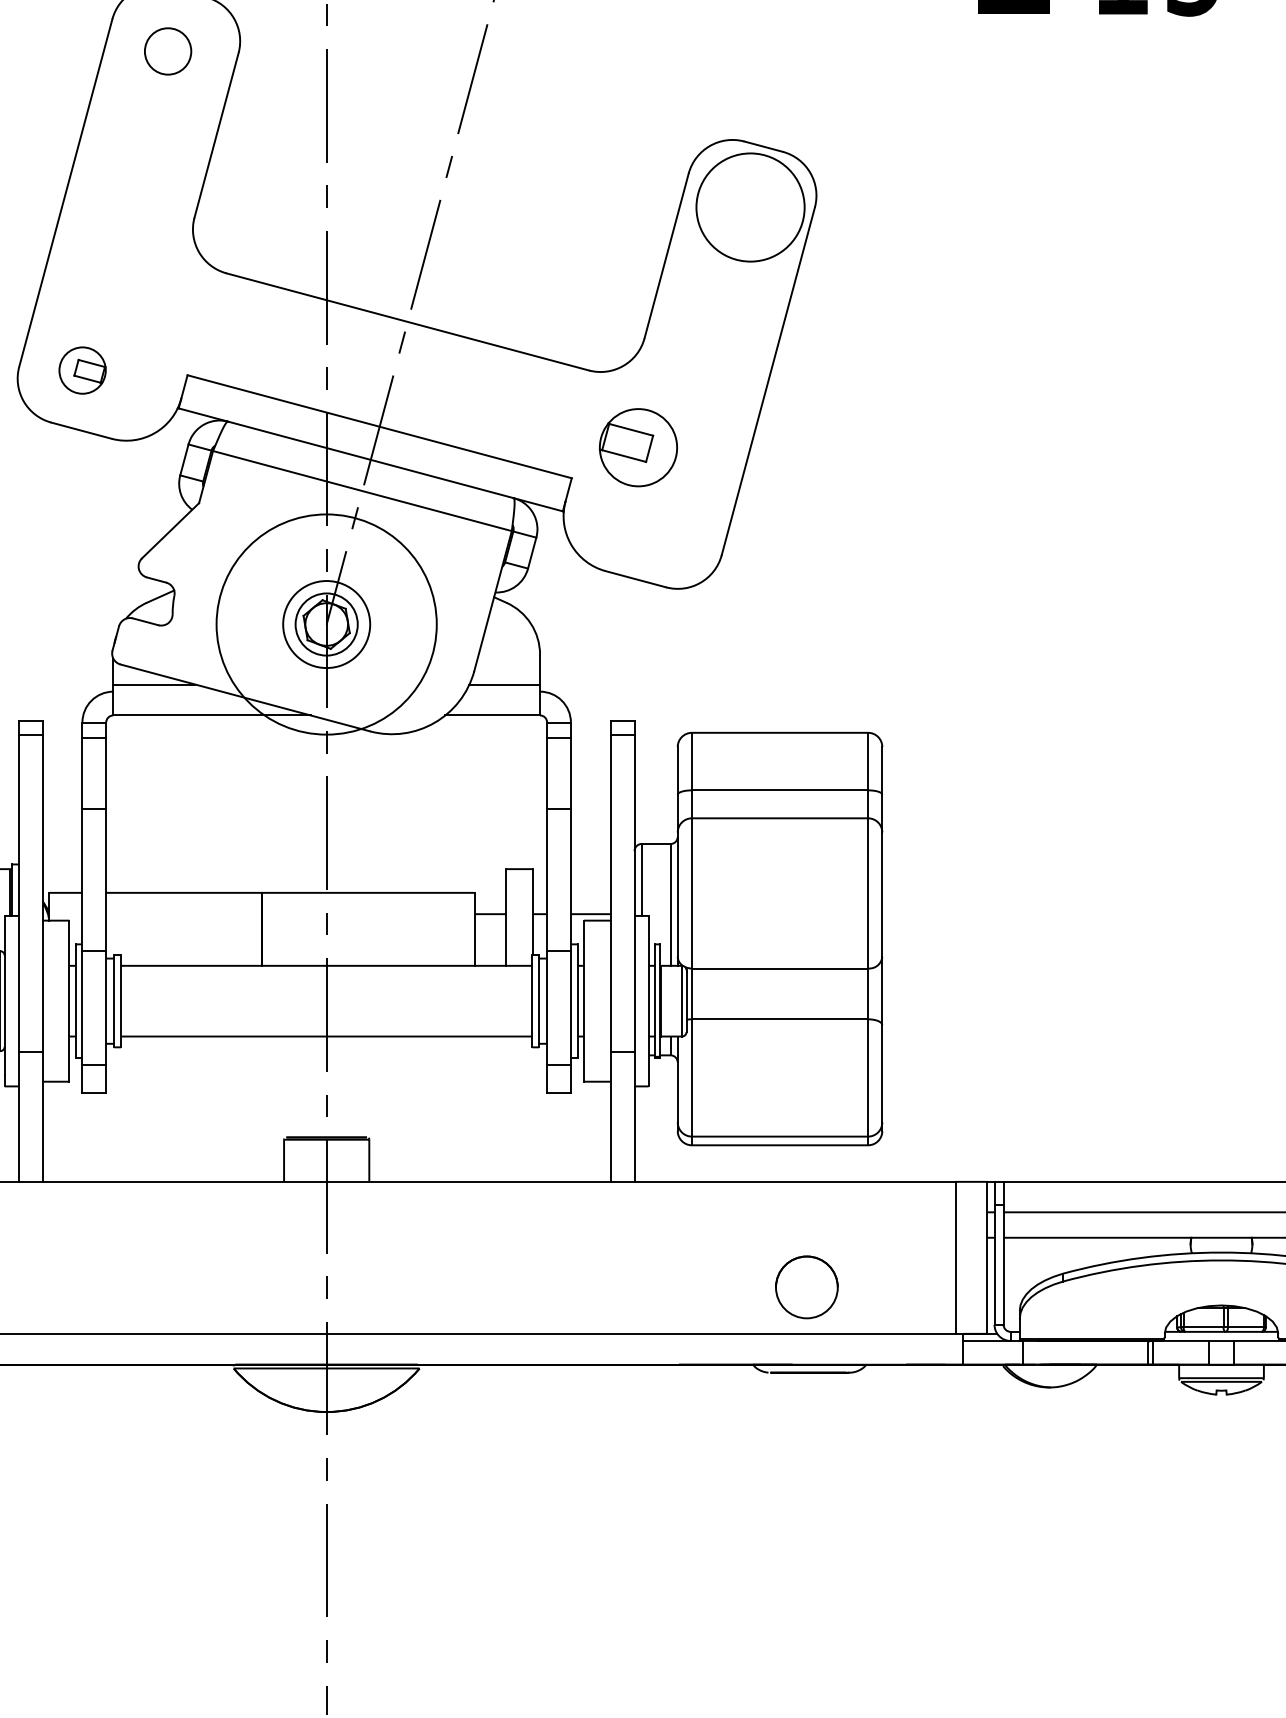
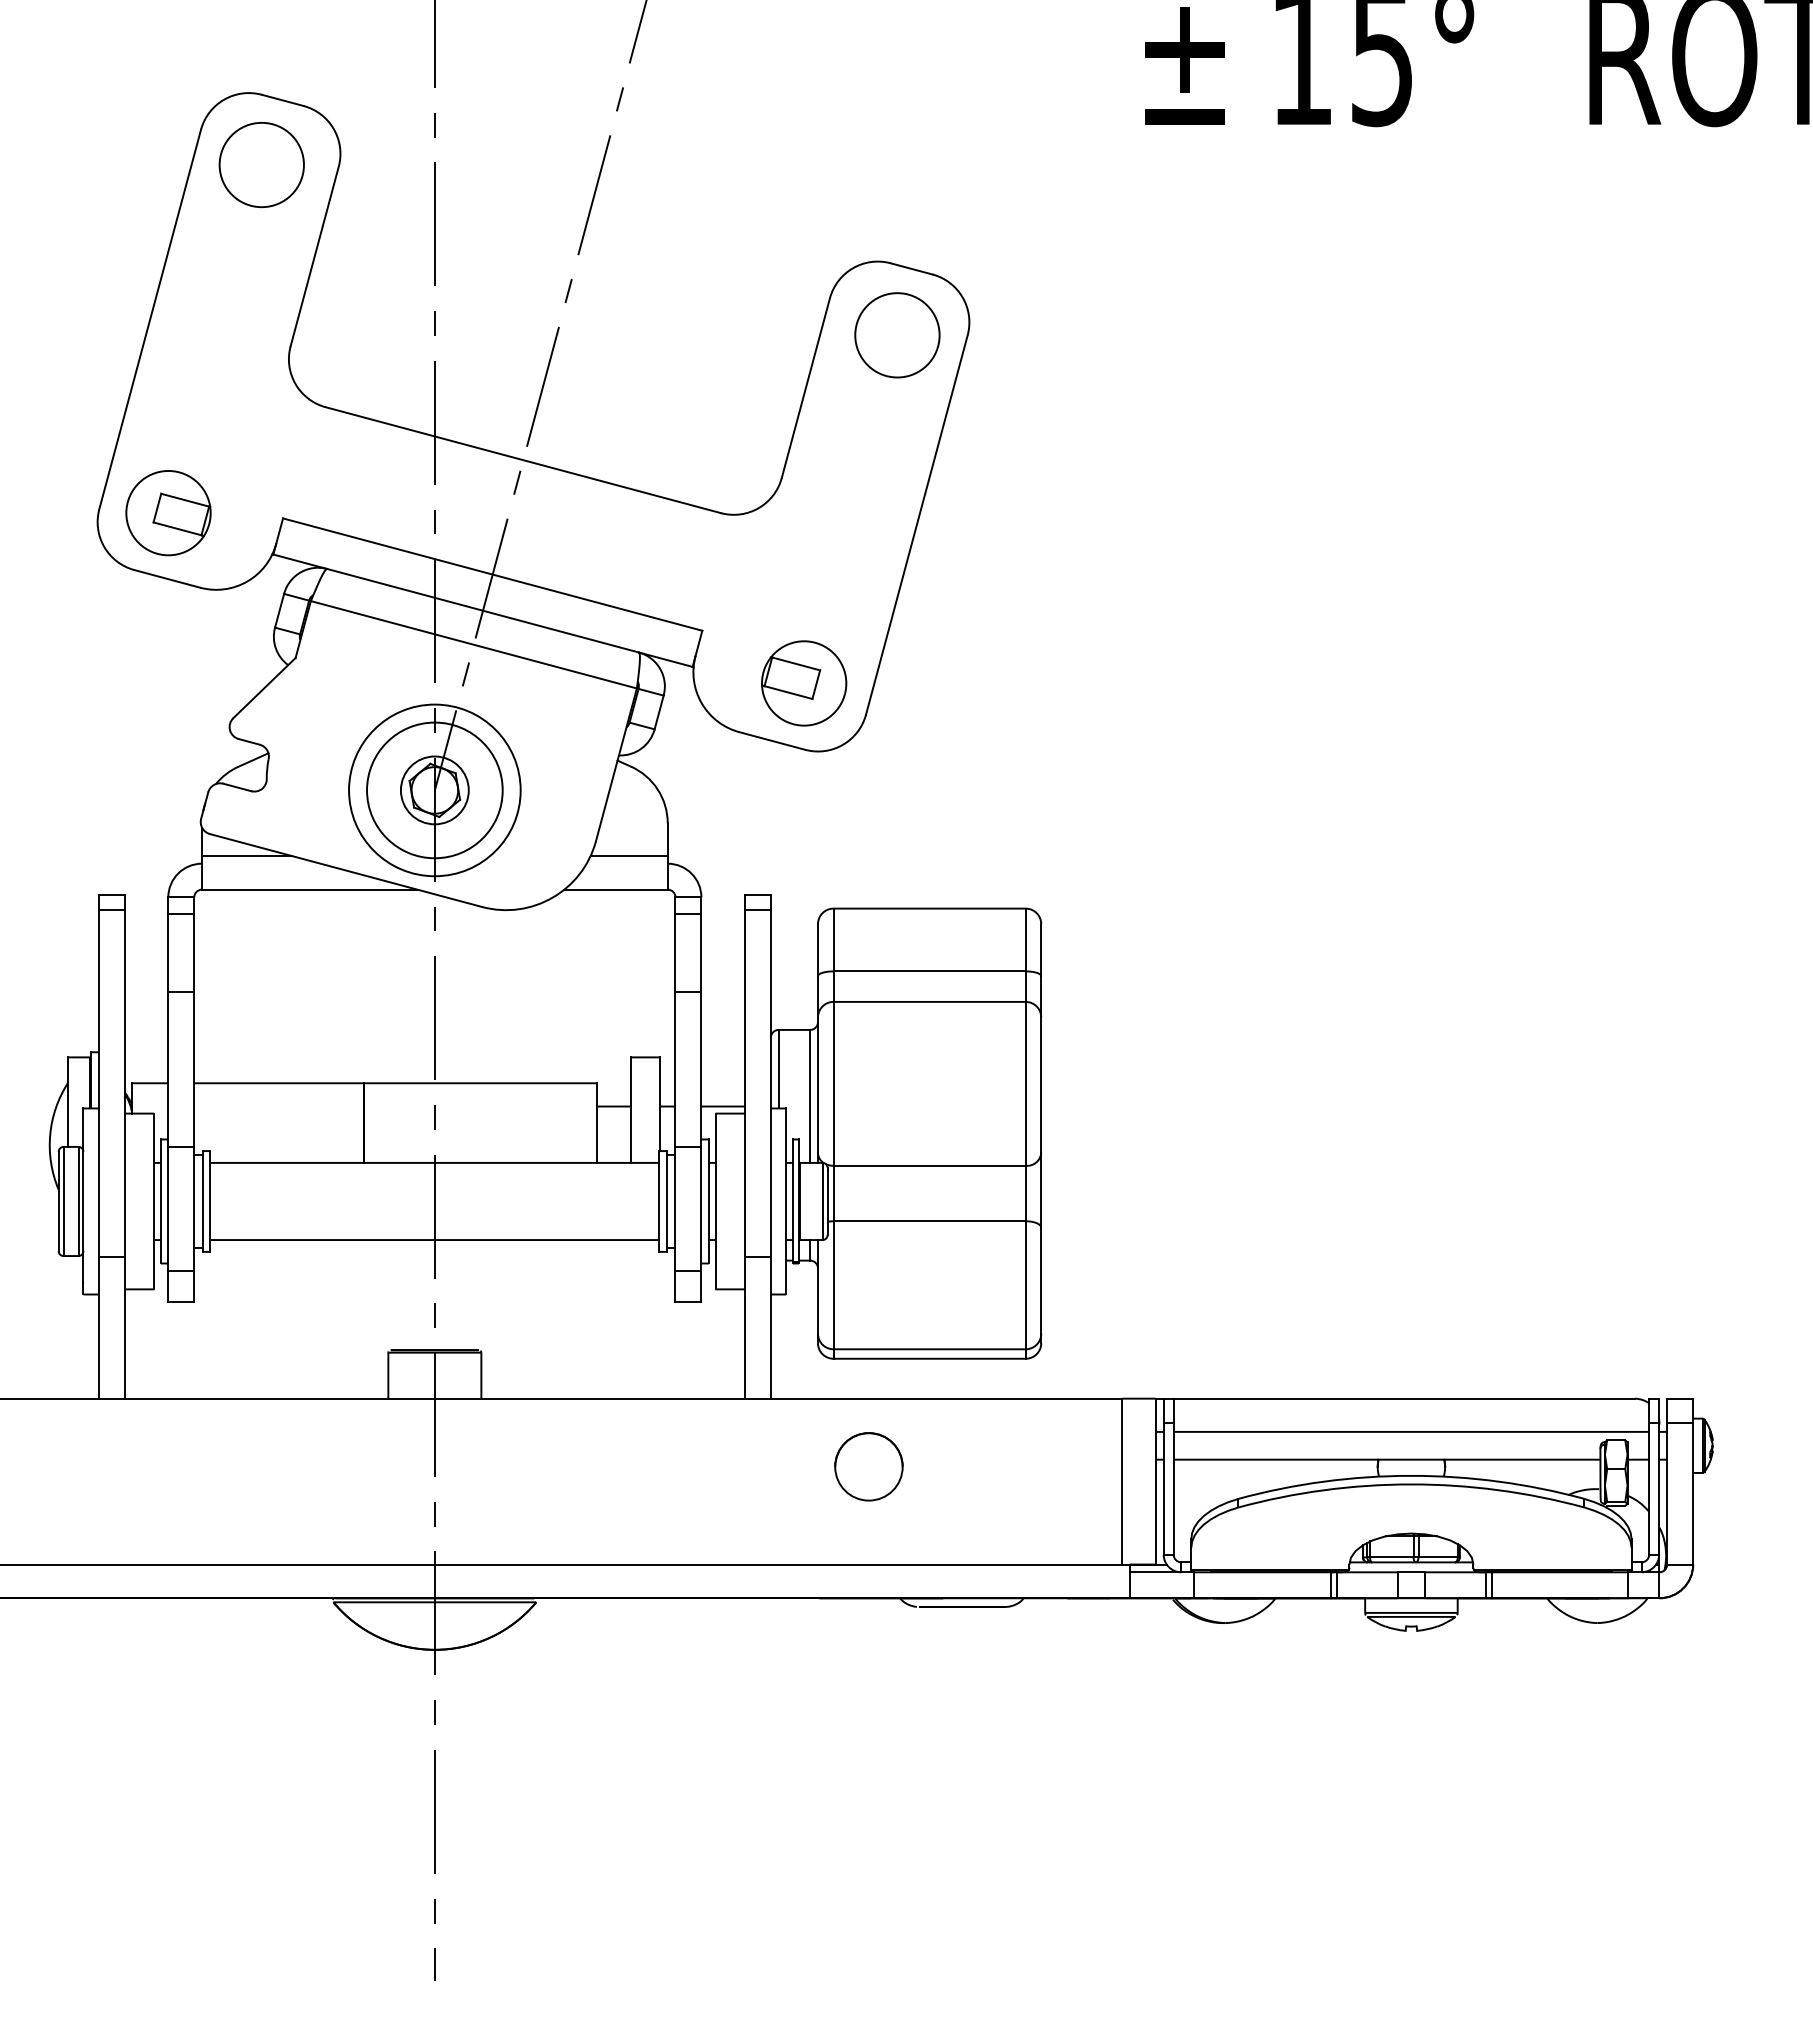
circle: (167, 50) -> (261, 164), size x1.67
circle: (750, 207) -> (897, 335), size x0.71
part: (82, 370) -> (168, 513), size x1.67
part: (638, 447) -> (804, 683), moved
circle: (326, 624) -> (434, 790), size x0.71
circle: (326, 624) -> (434, 790), size x1.43
circle: (806, 1287) -> (868, 1466), moved

